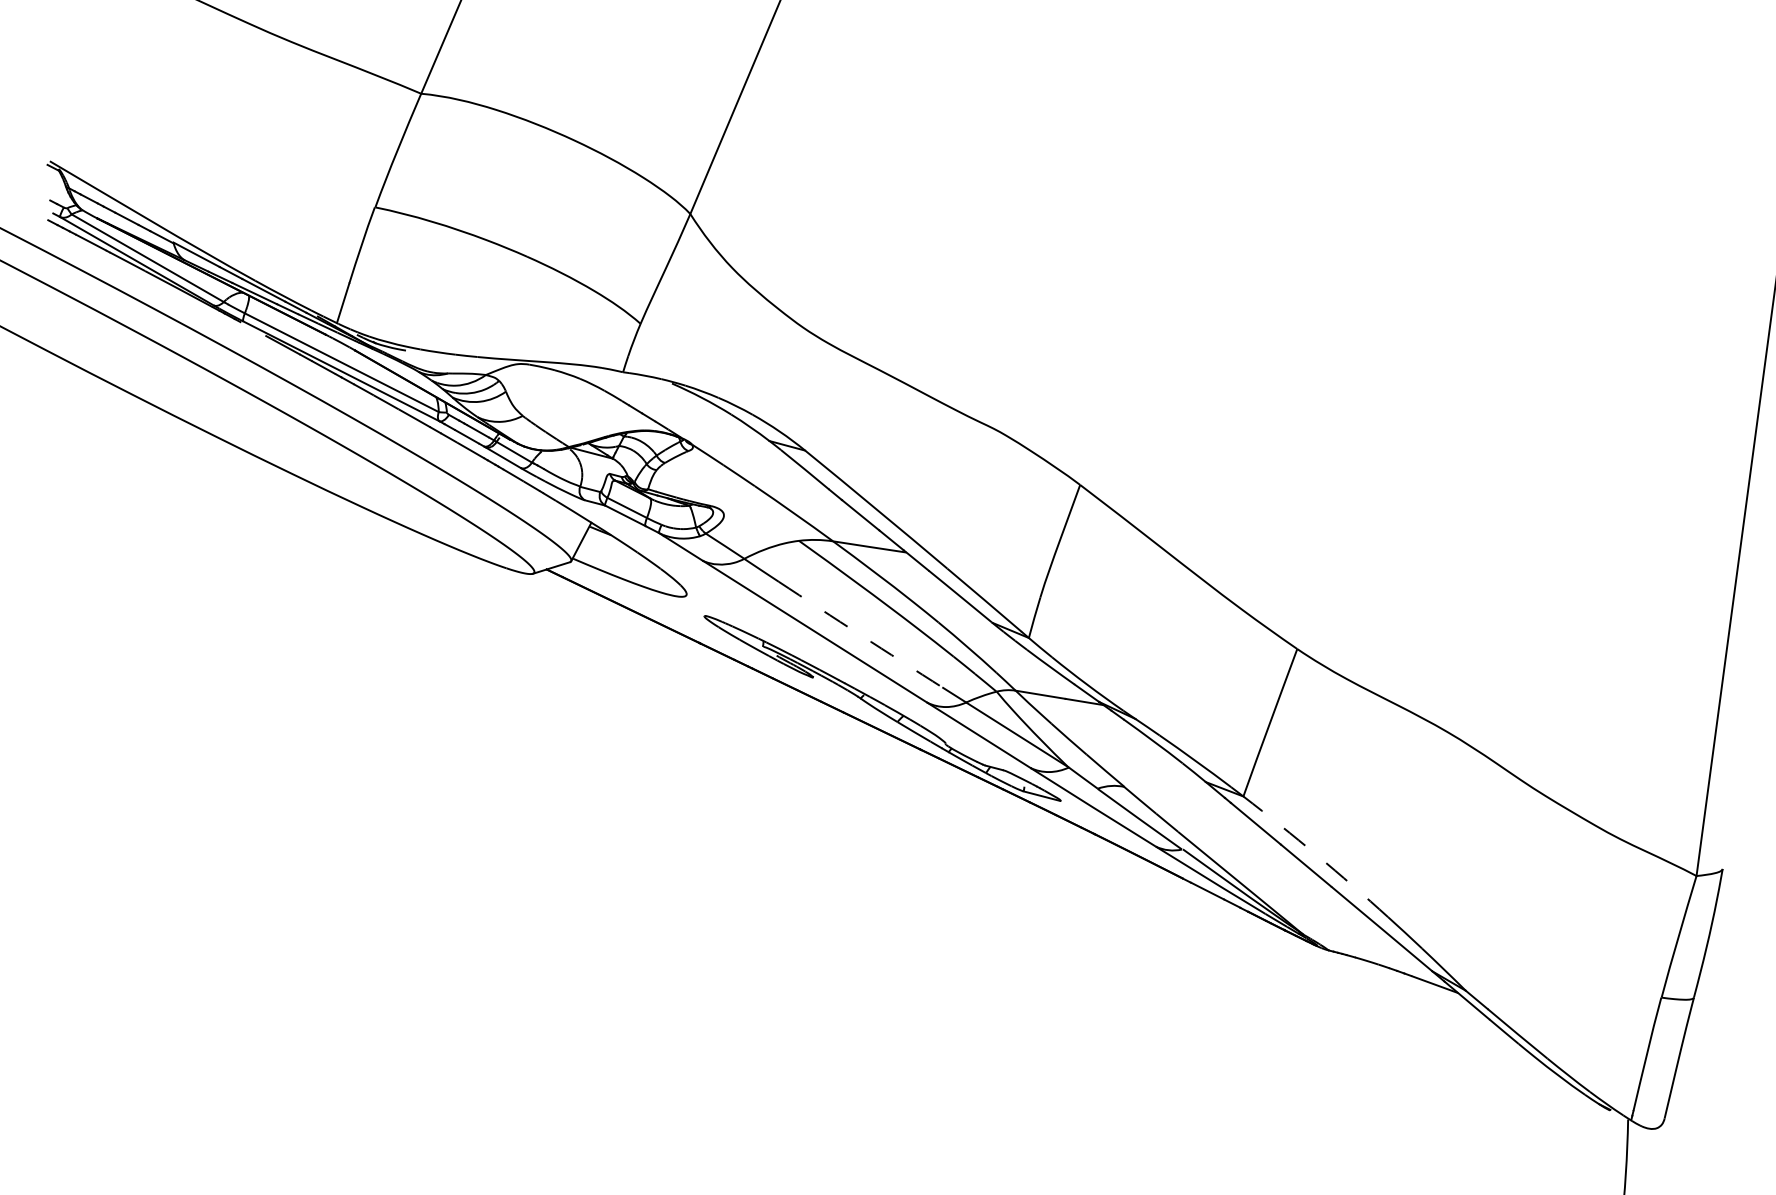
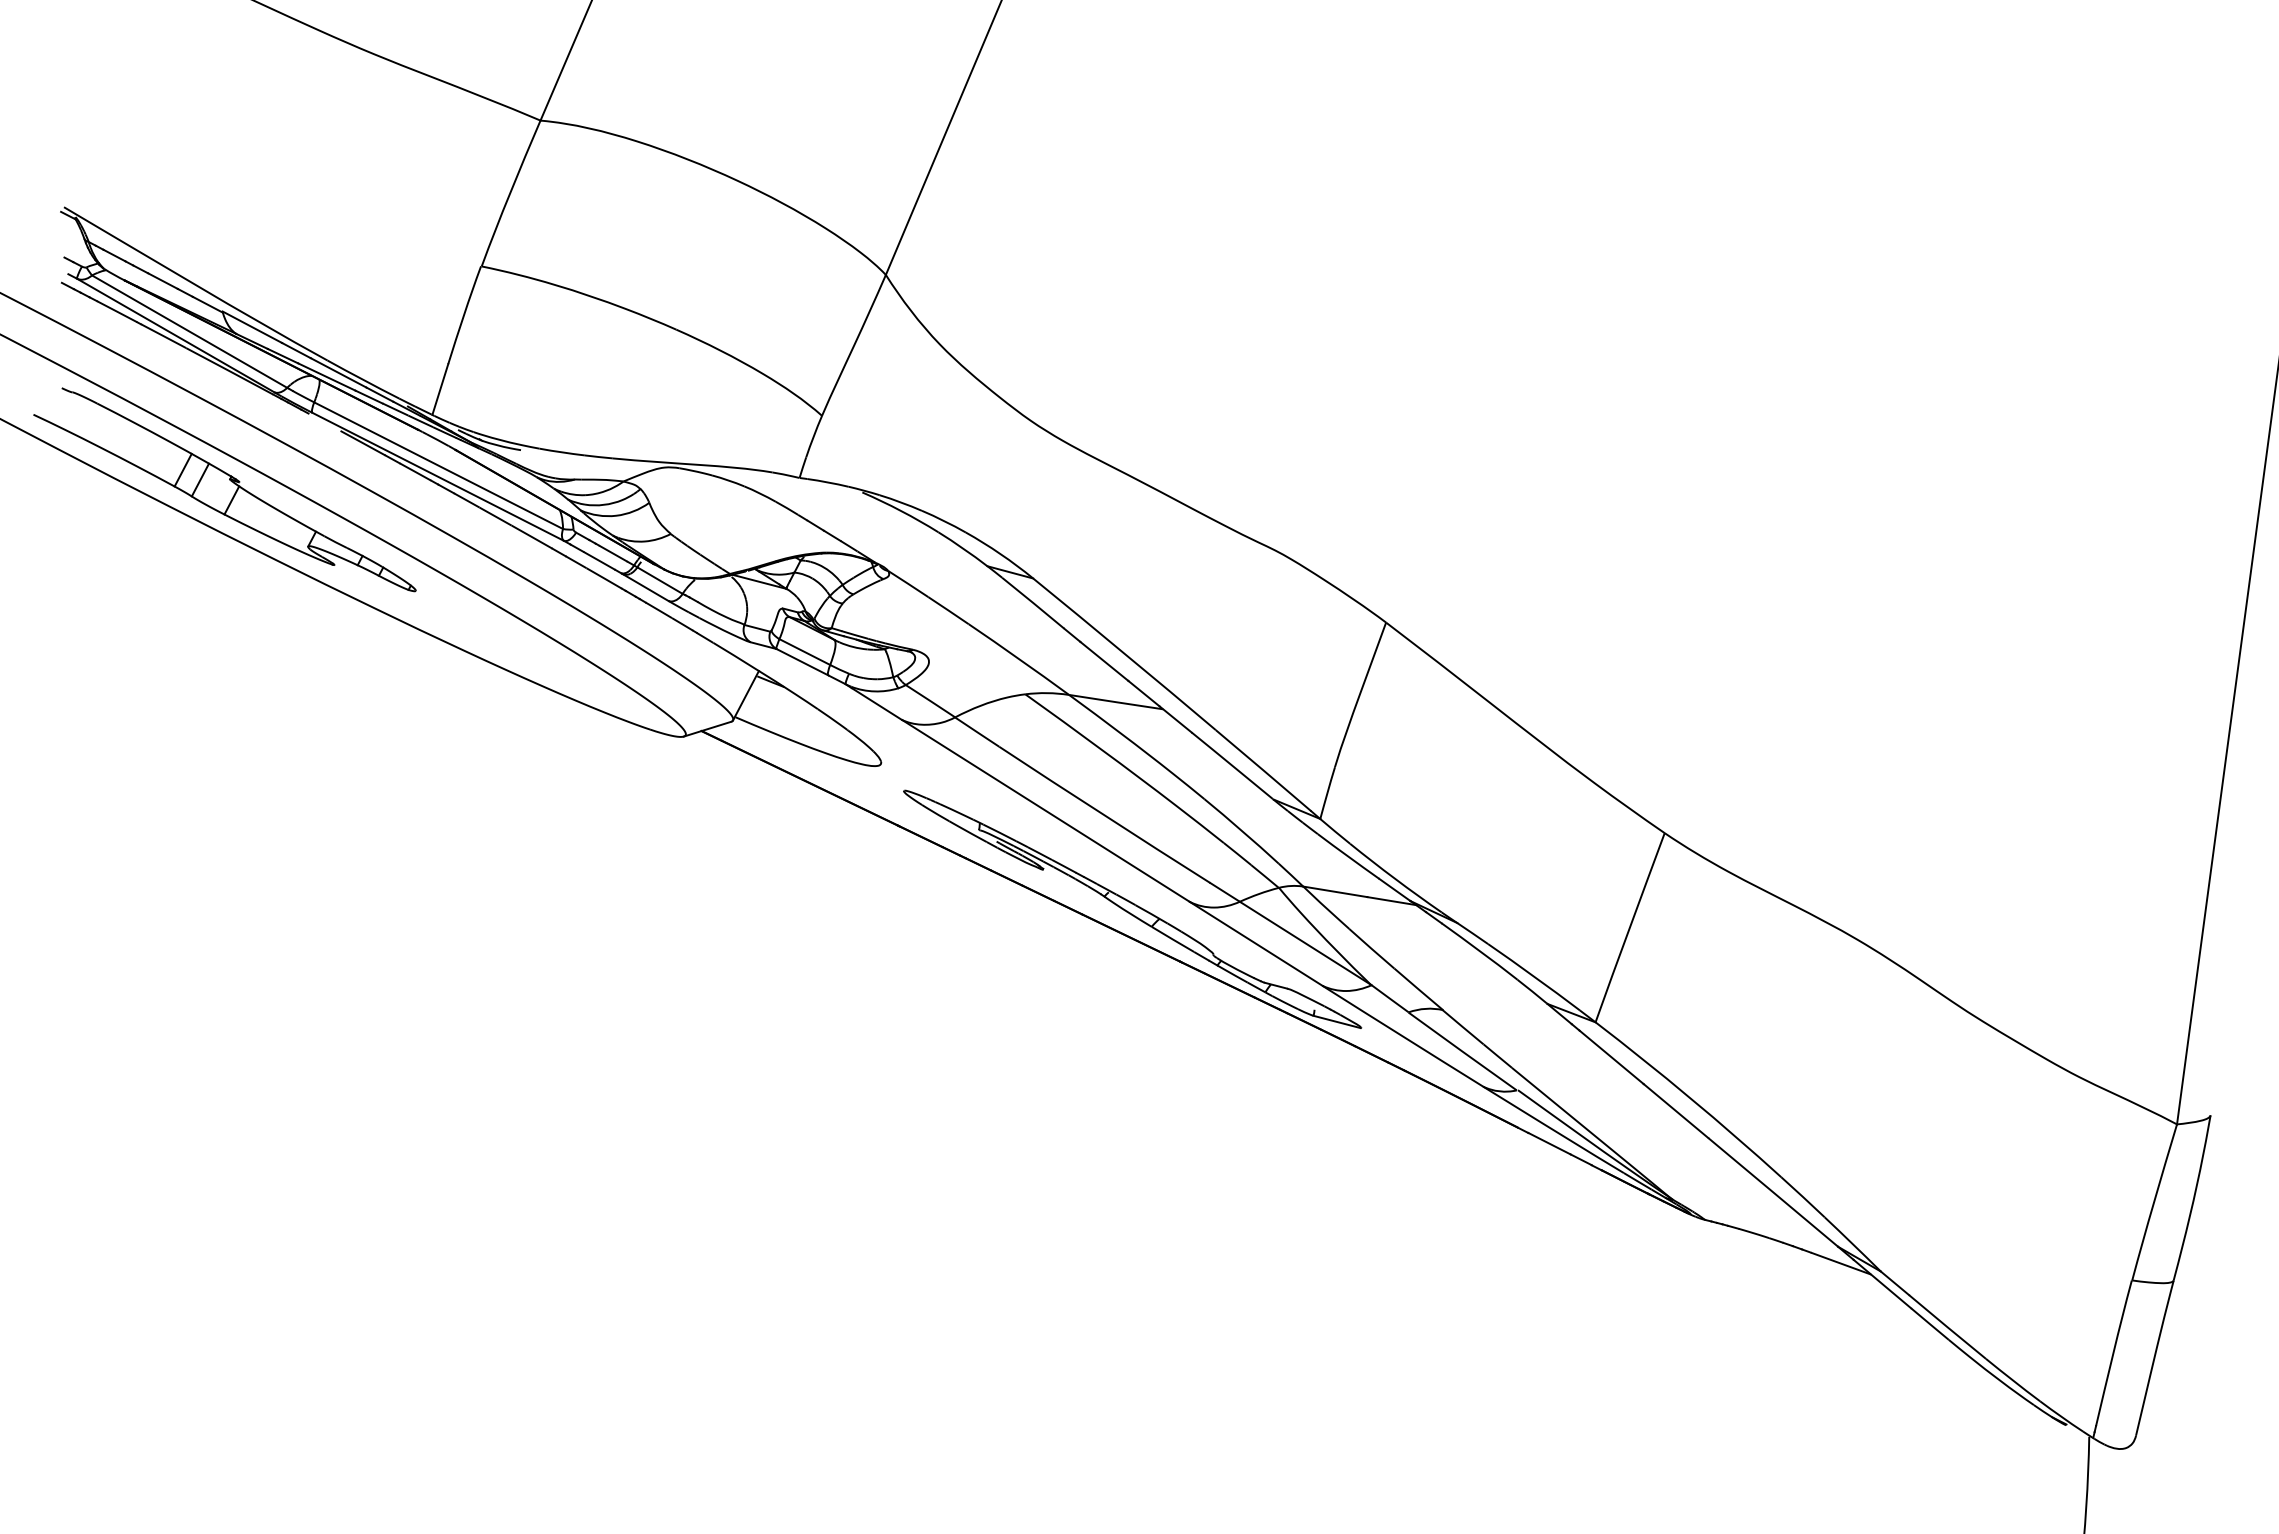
part: (174, 381) -> (224, 489), added
arc: (860, 635) -> (1104, 815), dashed -> solid
arc: (1317, 855) -> (1690, 1097), dashed -> solid

